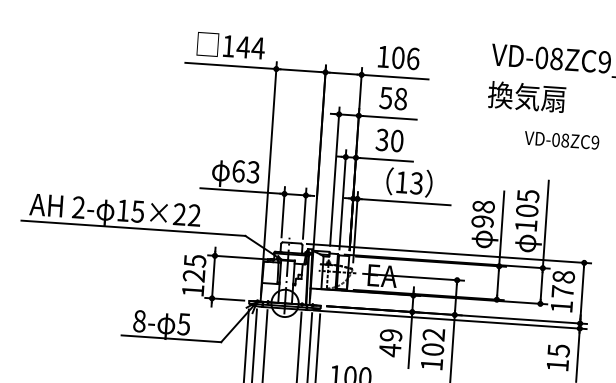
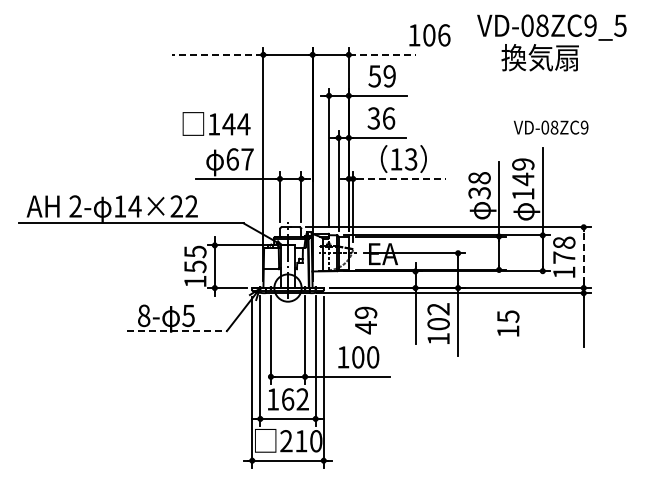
text: (230, 45) -> (216, 123), moved
text: (398, 57) -> (429, 35), moved
line: (230, 65) -> (217, 54), solid -> dashed
line: (395, 76) -> (382, 54), solid -> dashed
text: (526, 96) -> (539, 57), moved
text: (400, 99) -> (389, 76), 58 -> 59
text: (561, 140) -> (550, 127), moved
text: (396, 141) -> (388, 118), 30 -> 36
text: (253, 172) -> (247, 159), 63 -> 67
line: (405, 201) -> (401, 178), solid -> dashed
text: (527, 204) -> (523, 172), 105 -> 149
text: (137, 211) -> (134, 206), 15×22 -> 14×22
text: (482, 222) -> (479, 193), 98 -> 38
text: (194, 275) -> (195, 266), 125 -> 155
line: (581, 292) -> (583, 257), solid -> dashed
line: (171, 339) -> (177, 331), solid -> dashed
text: (390, 343) -> (365, 320), moved
text: (558, 357) -> (508, 323), moved

